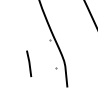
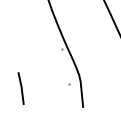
line: (29, 63) -> (21, 88), moved

